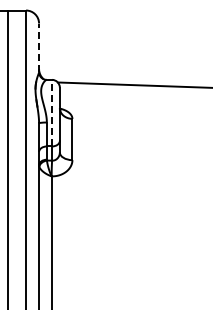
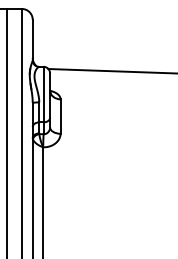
line: (39, 47) -> (33, 39), dashed -> solid
line: (52, 112) -> (43, 94), dashed -> solid

